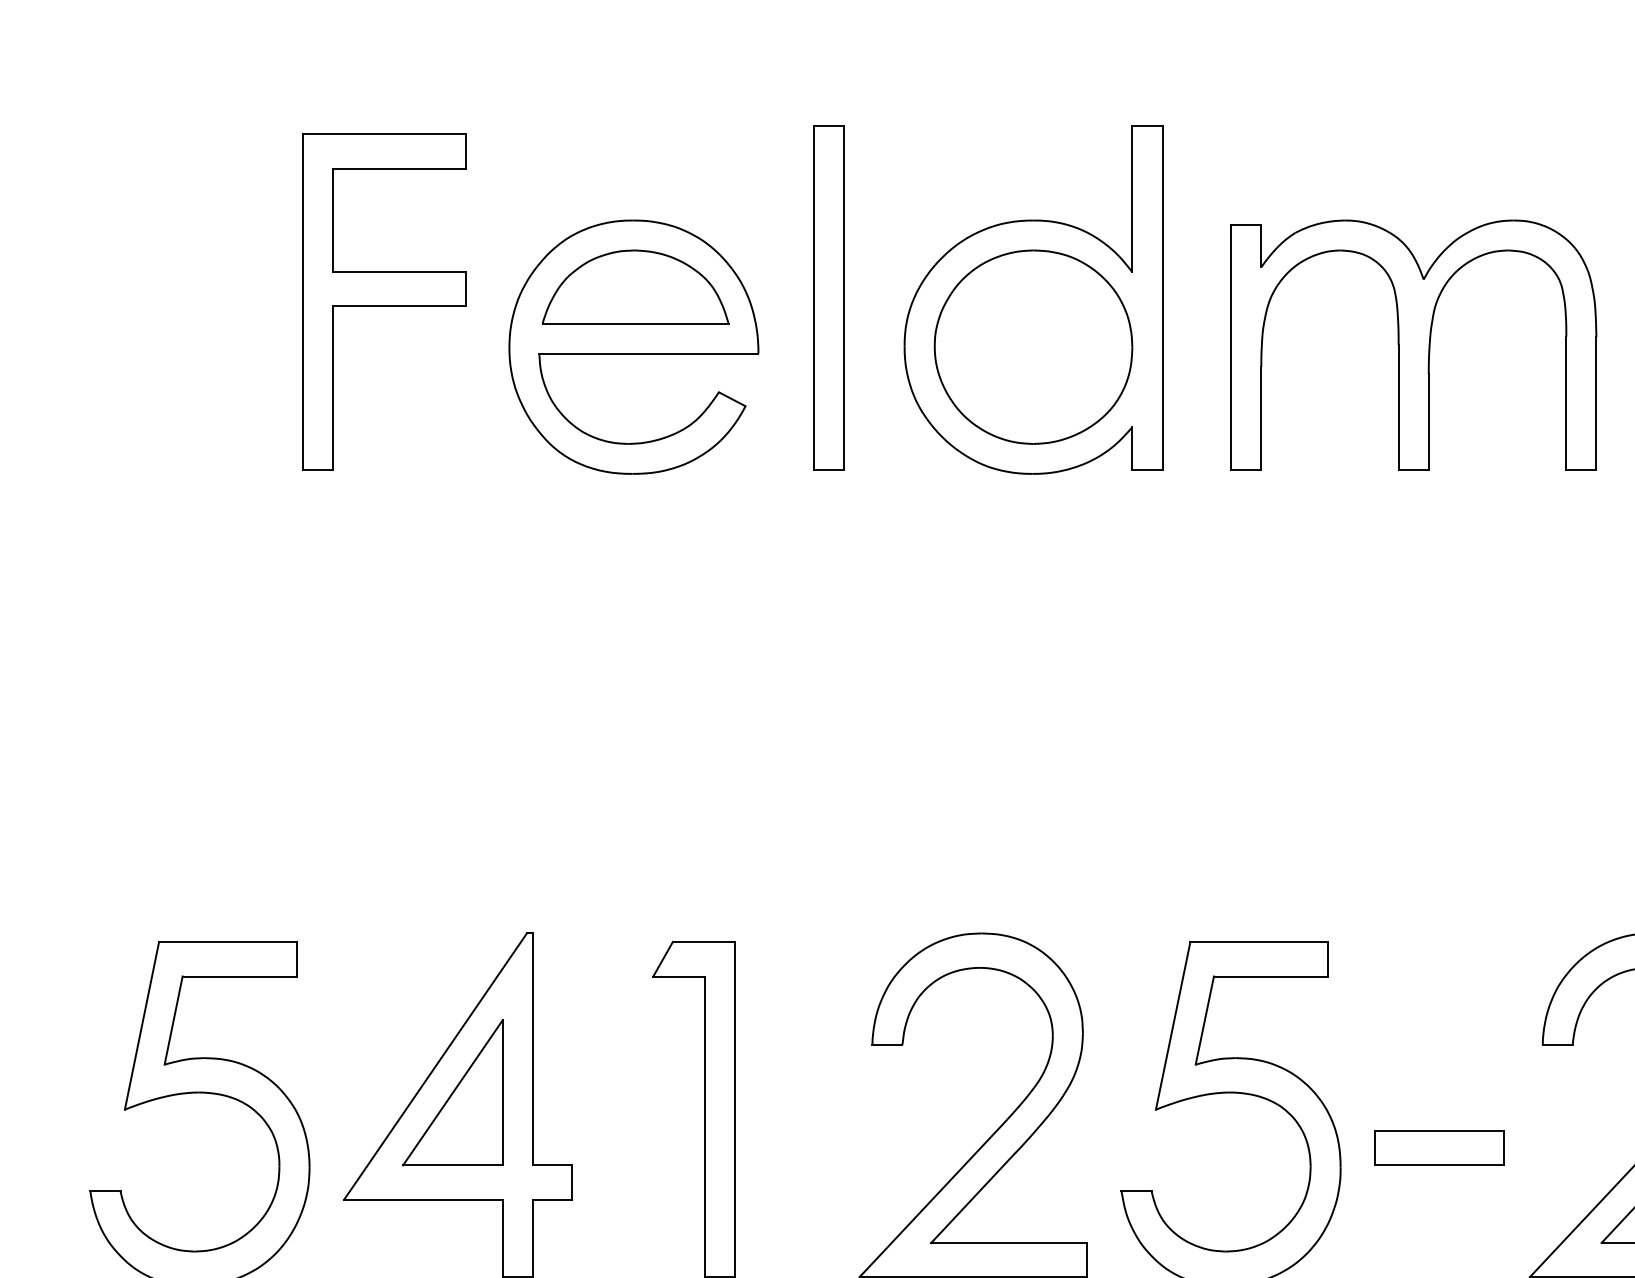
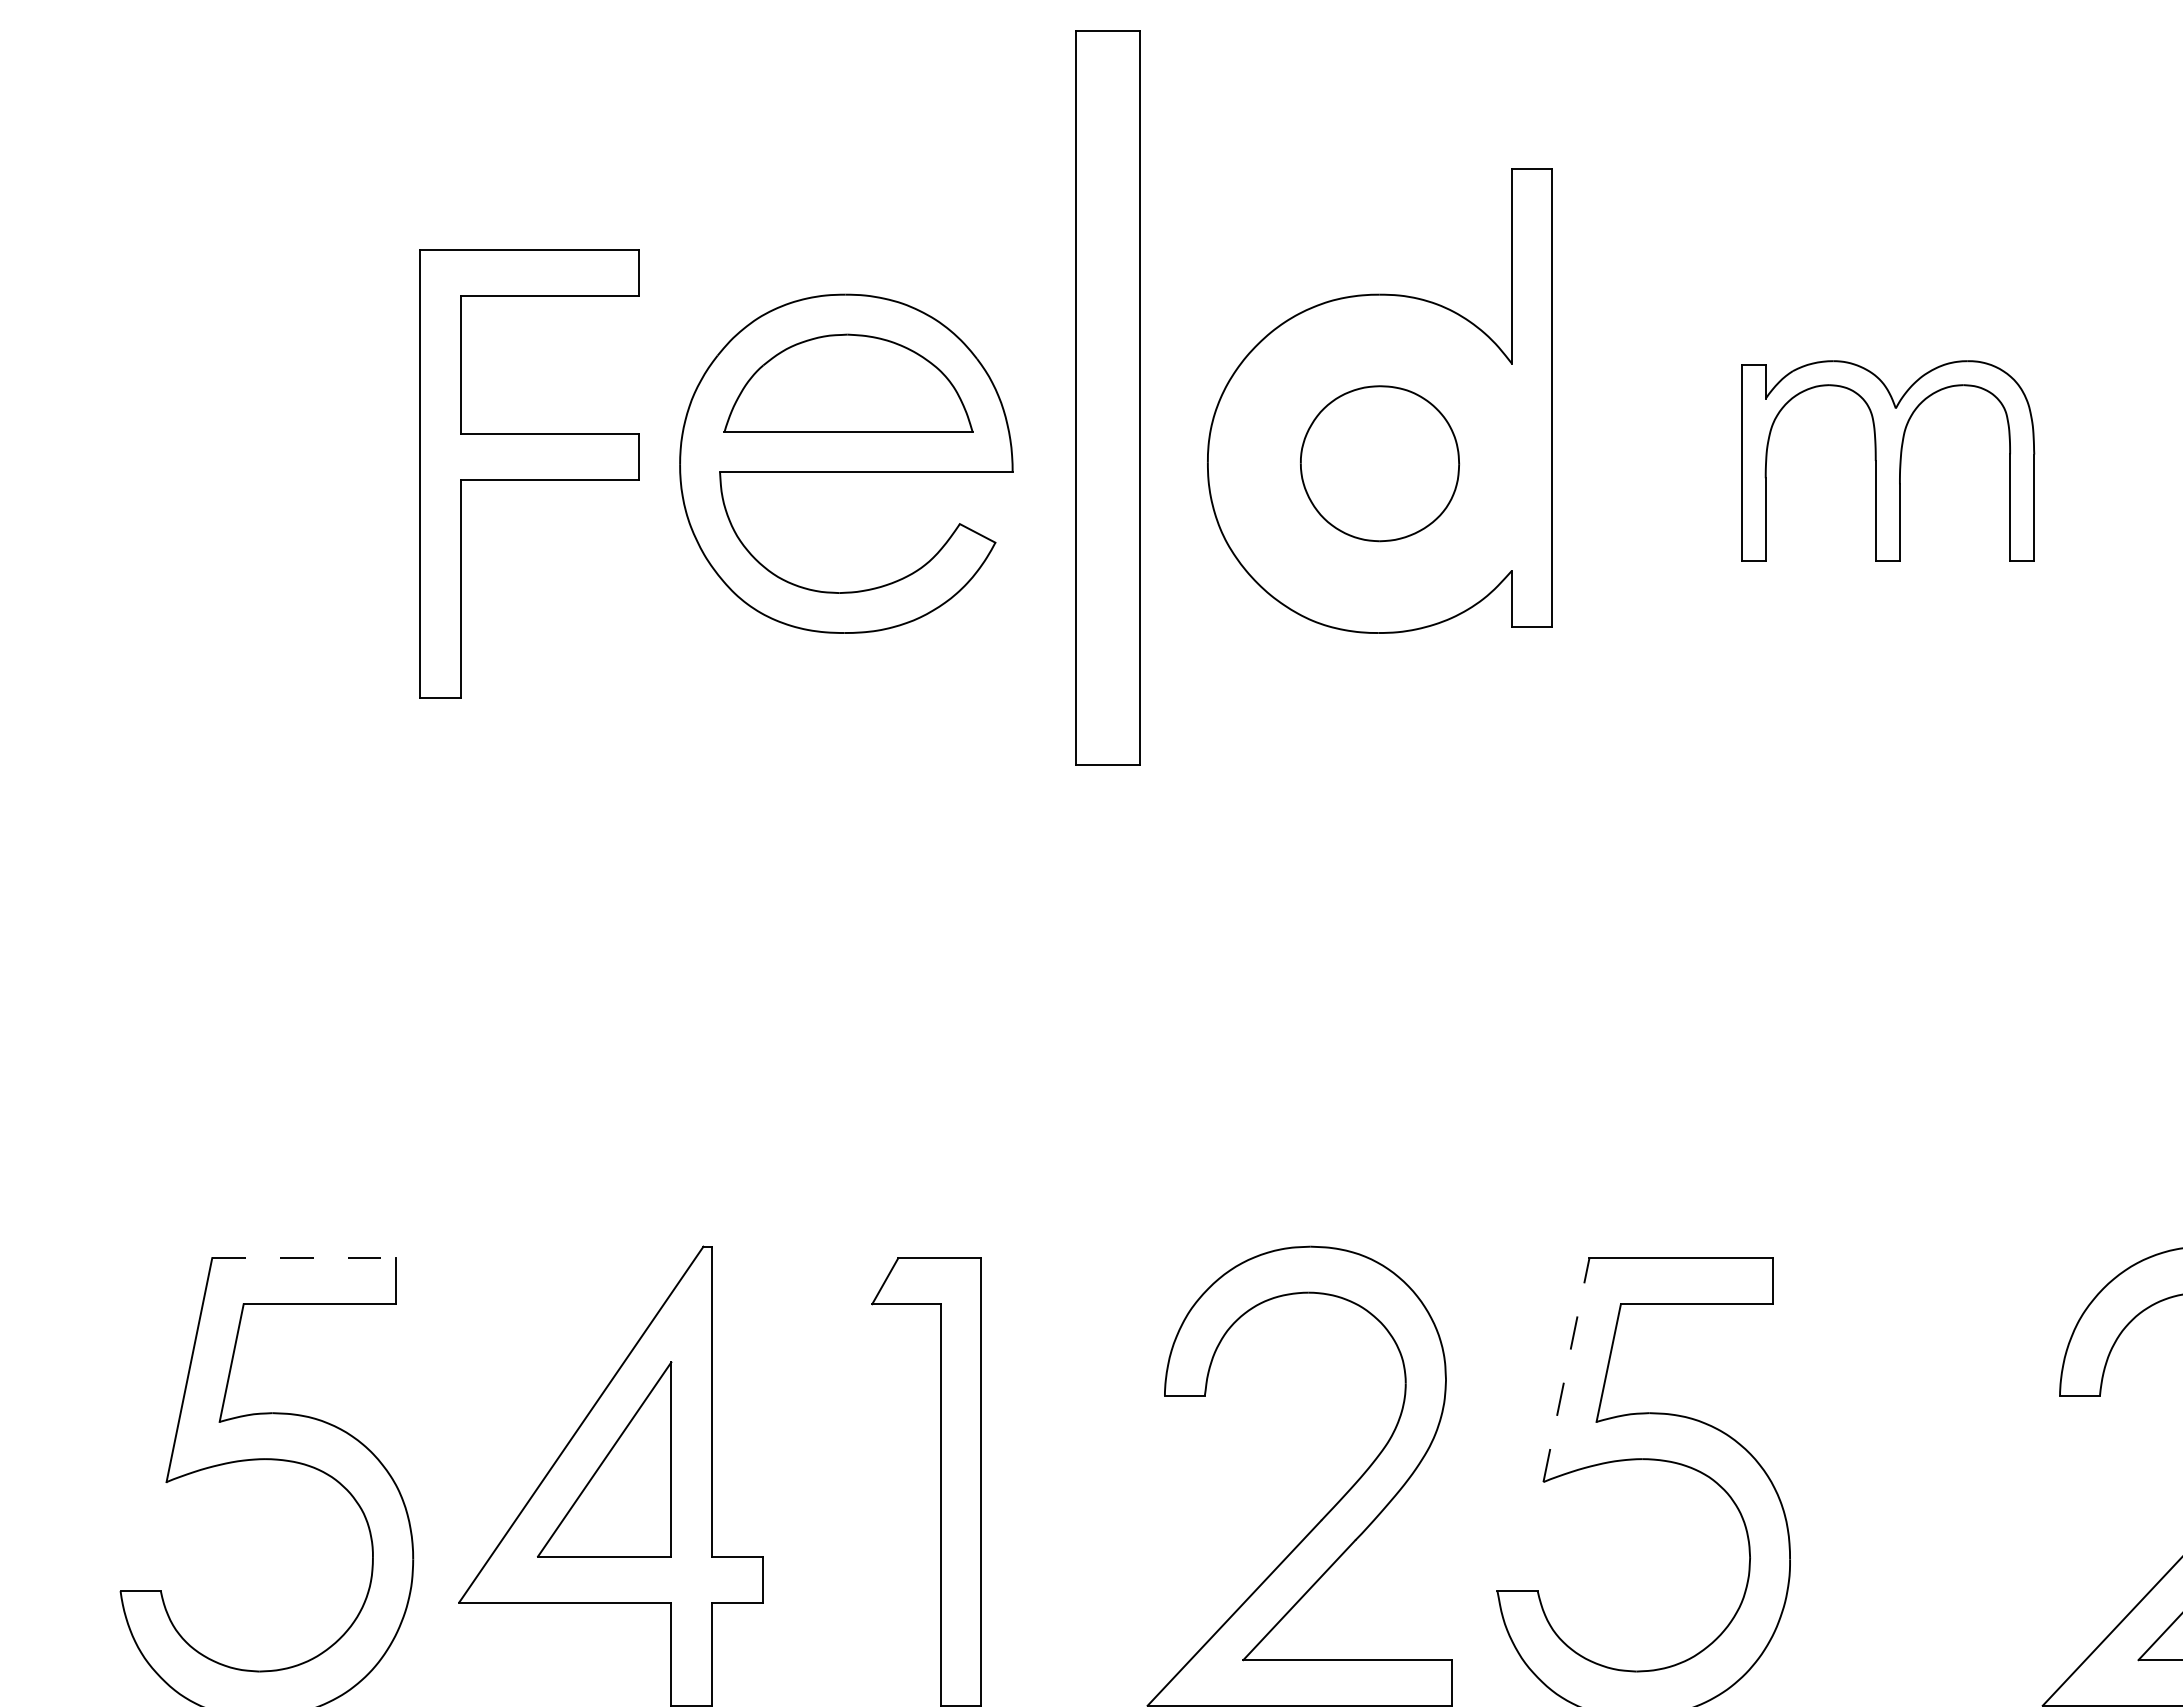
part: (828, 297) -> (1106, 397), size x1.6
part: (384, 301) -> (529, 473), moved
part: (1413, 344) -> (1887, 460), size x0.6
part: (1033, 346) -> (1379, 462), size x0.6
line: (227, 942) -> (303, 1258), solid -> dashed
line: (1173, 1025) -> (1566, 1369), solid -> dashed
part: (1439, 1147) -> (1922, 1532), removed

